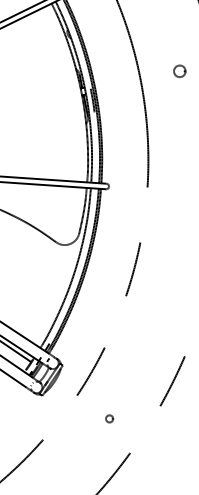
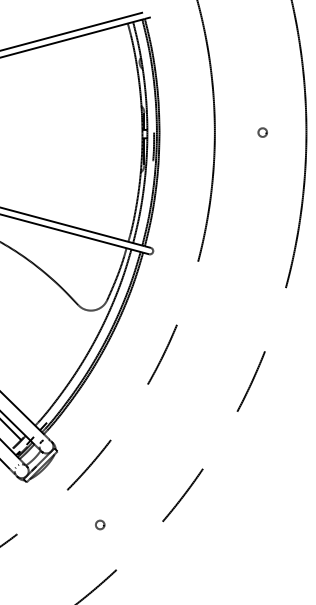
part: (179, 71) -> (262, 132), size x0.62

